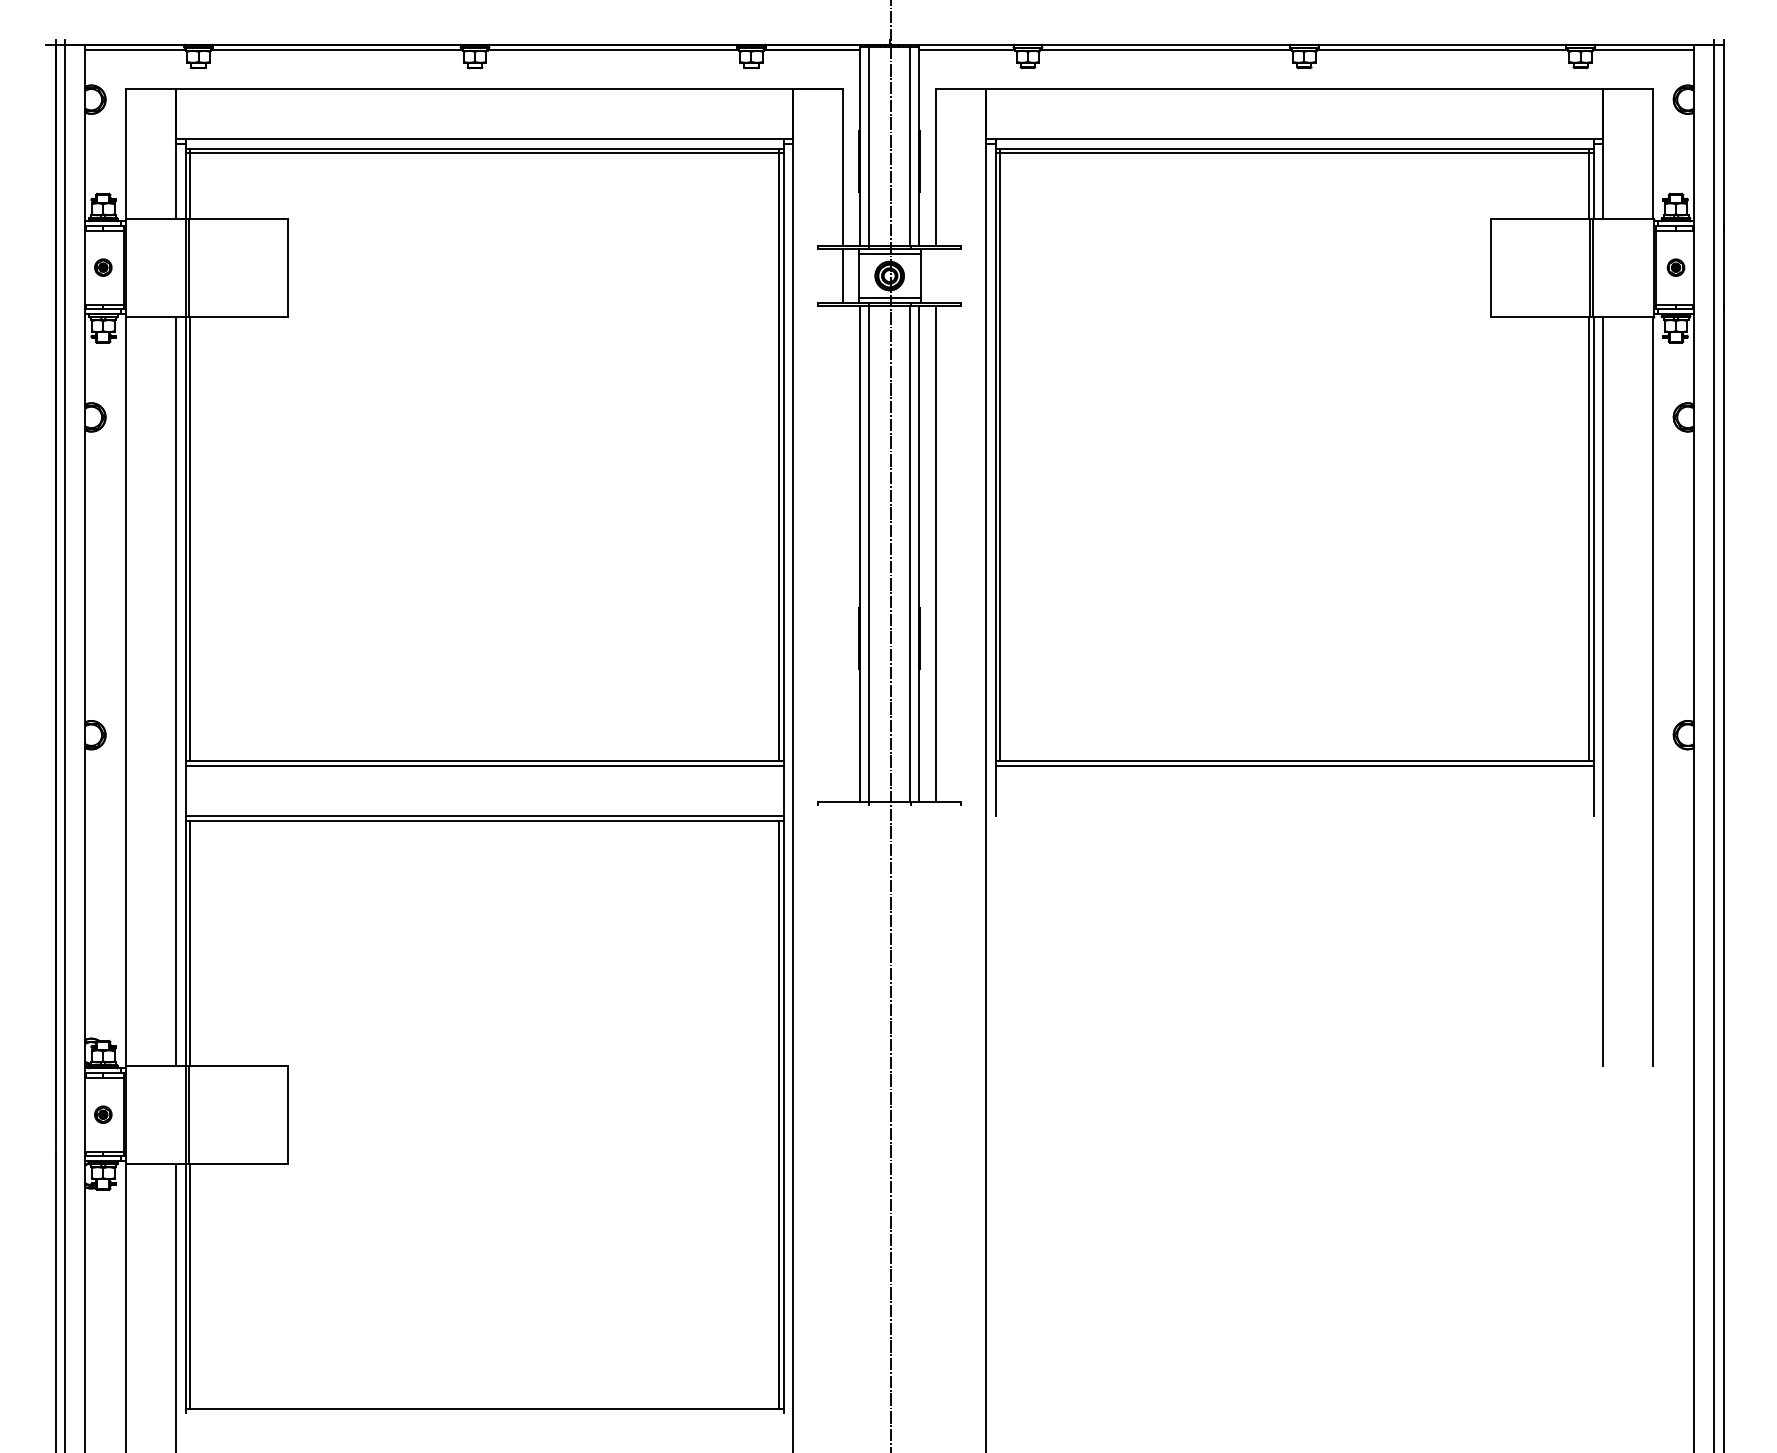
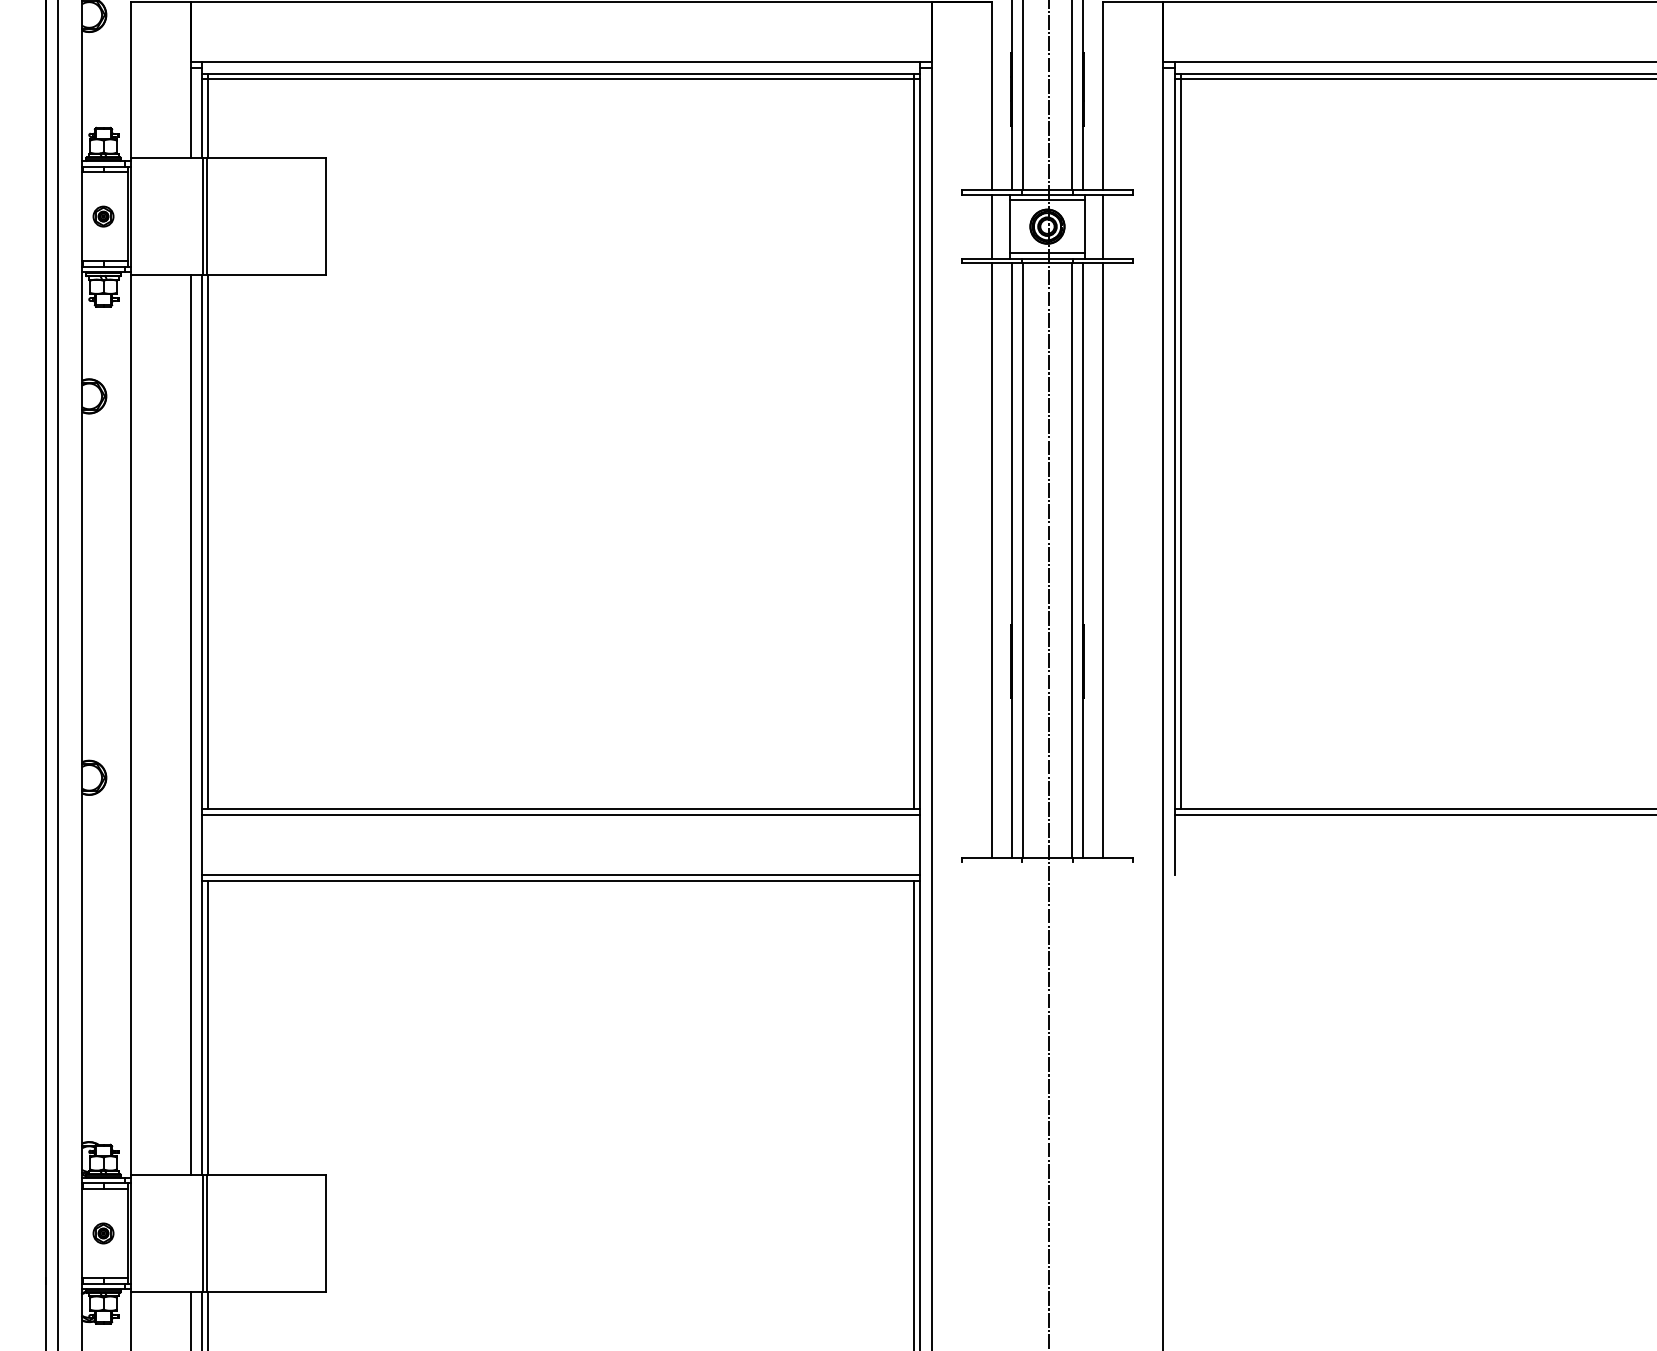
line: (936, 275) -> (1103, 226), added
line: (843, 553) -> (992, 559), added

